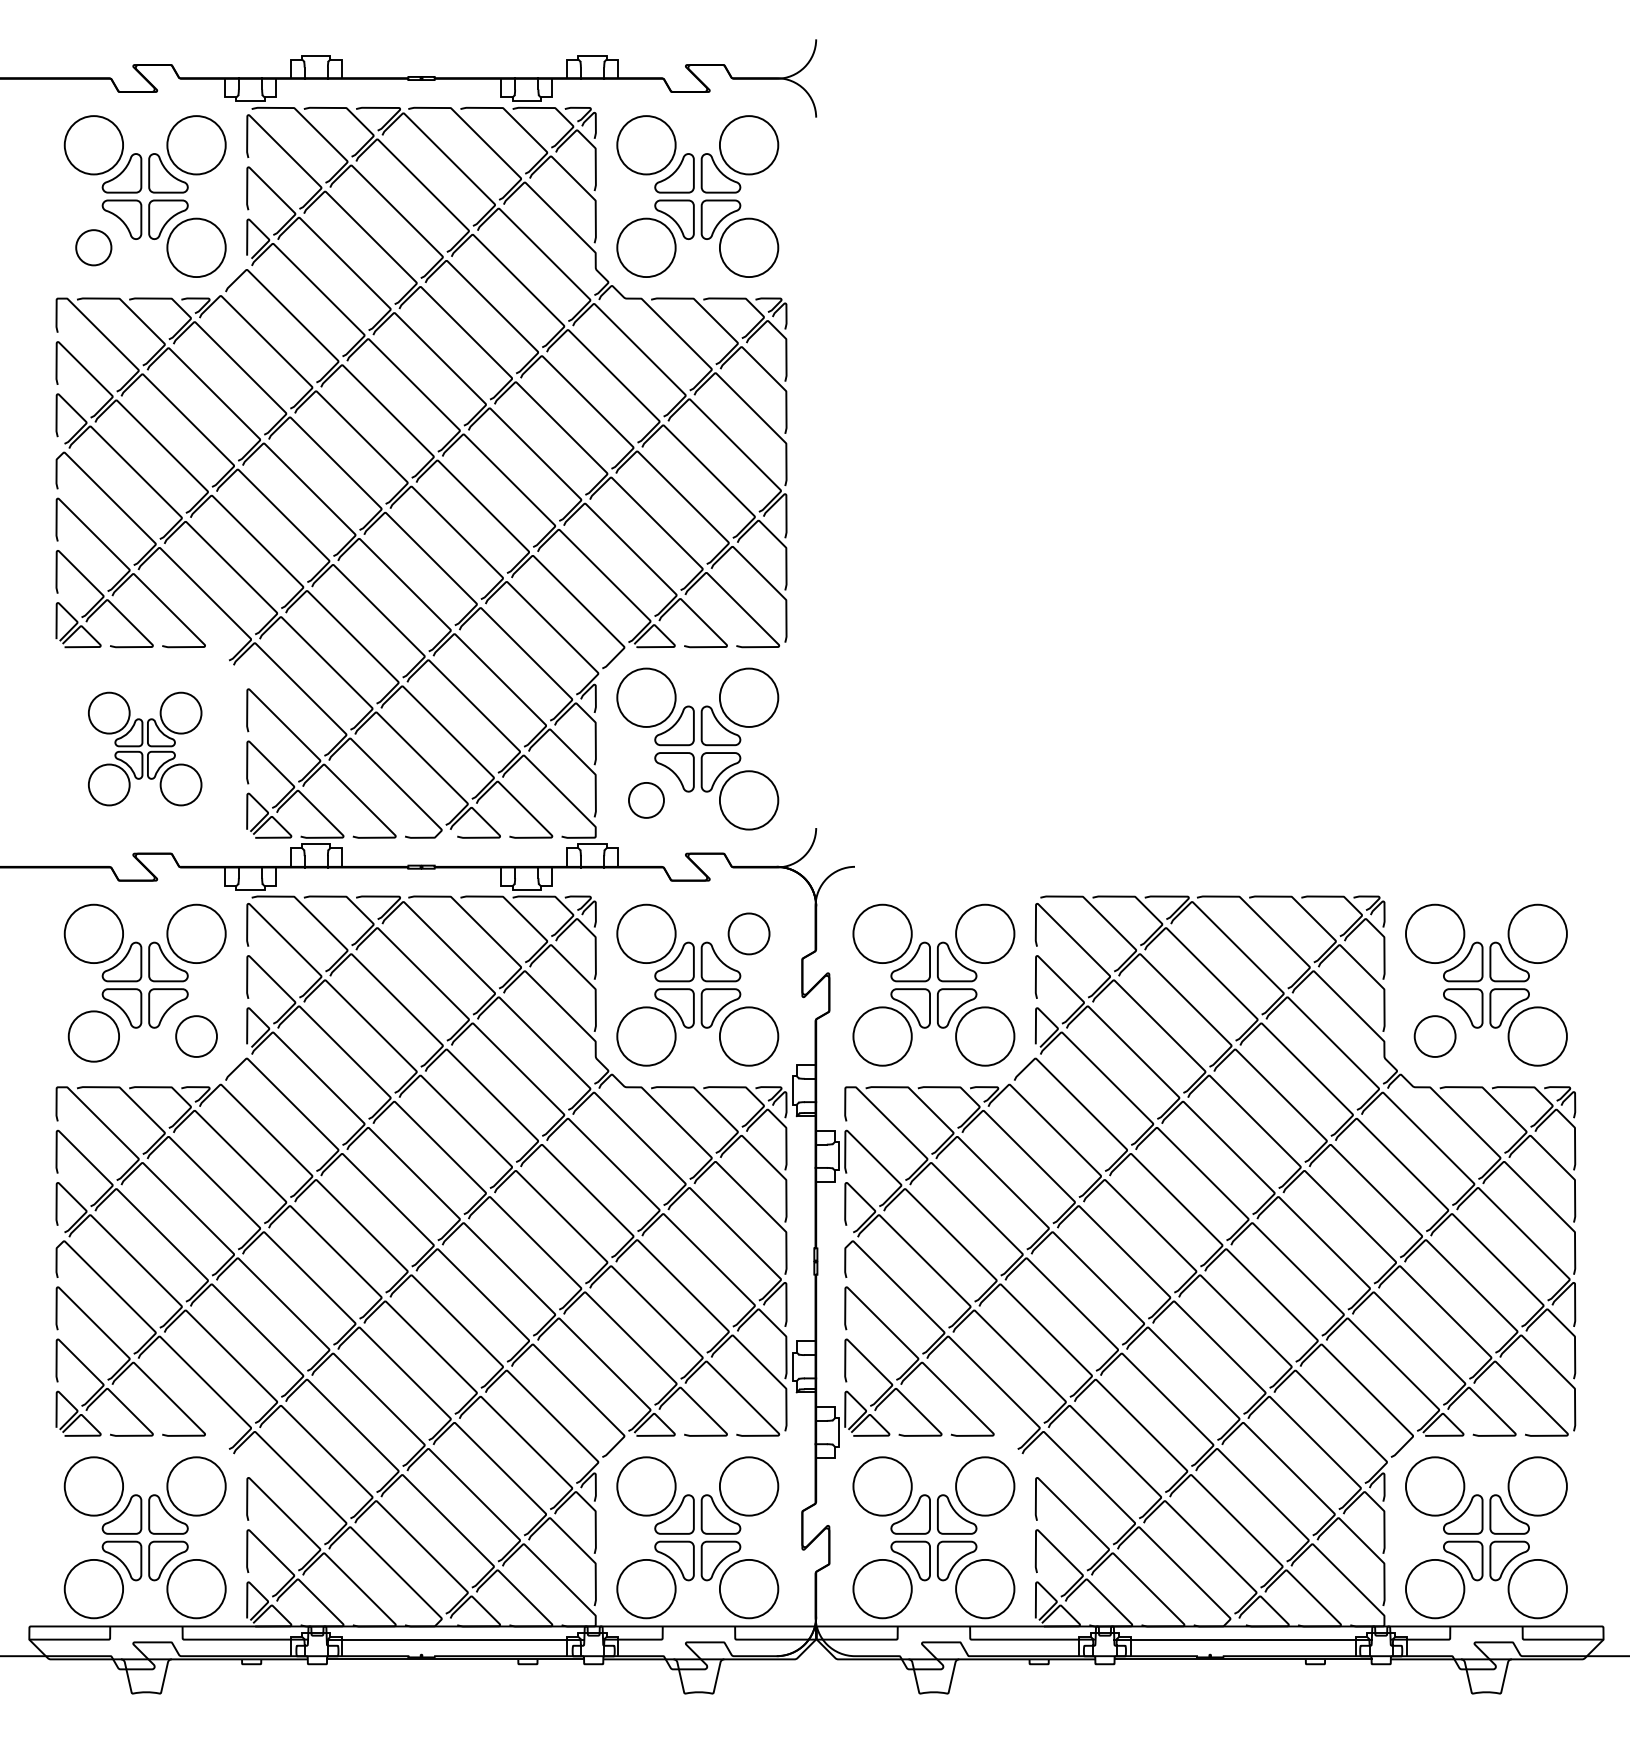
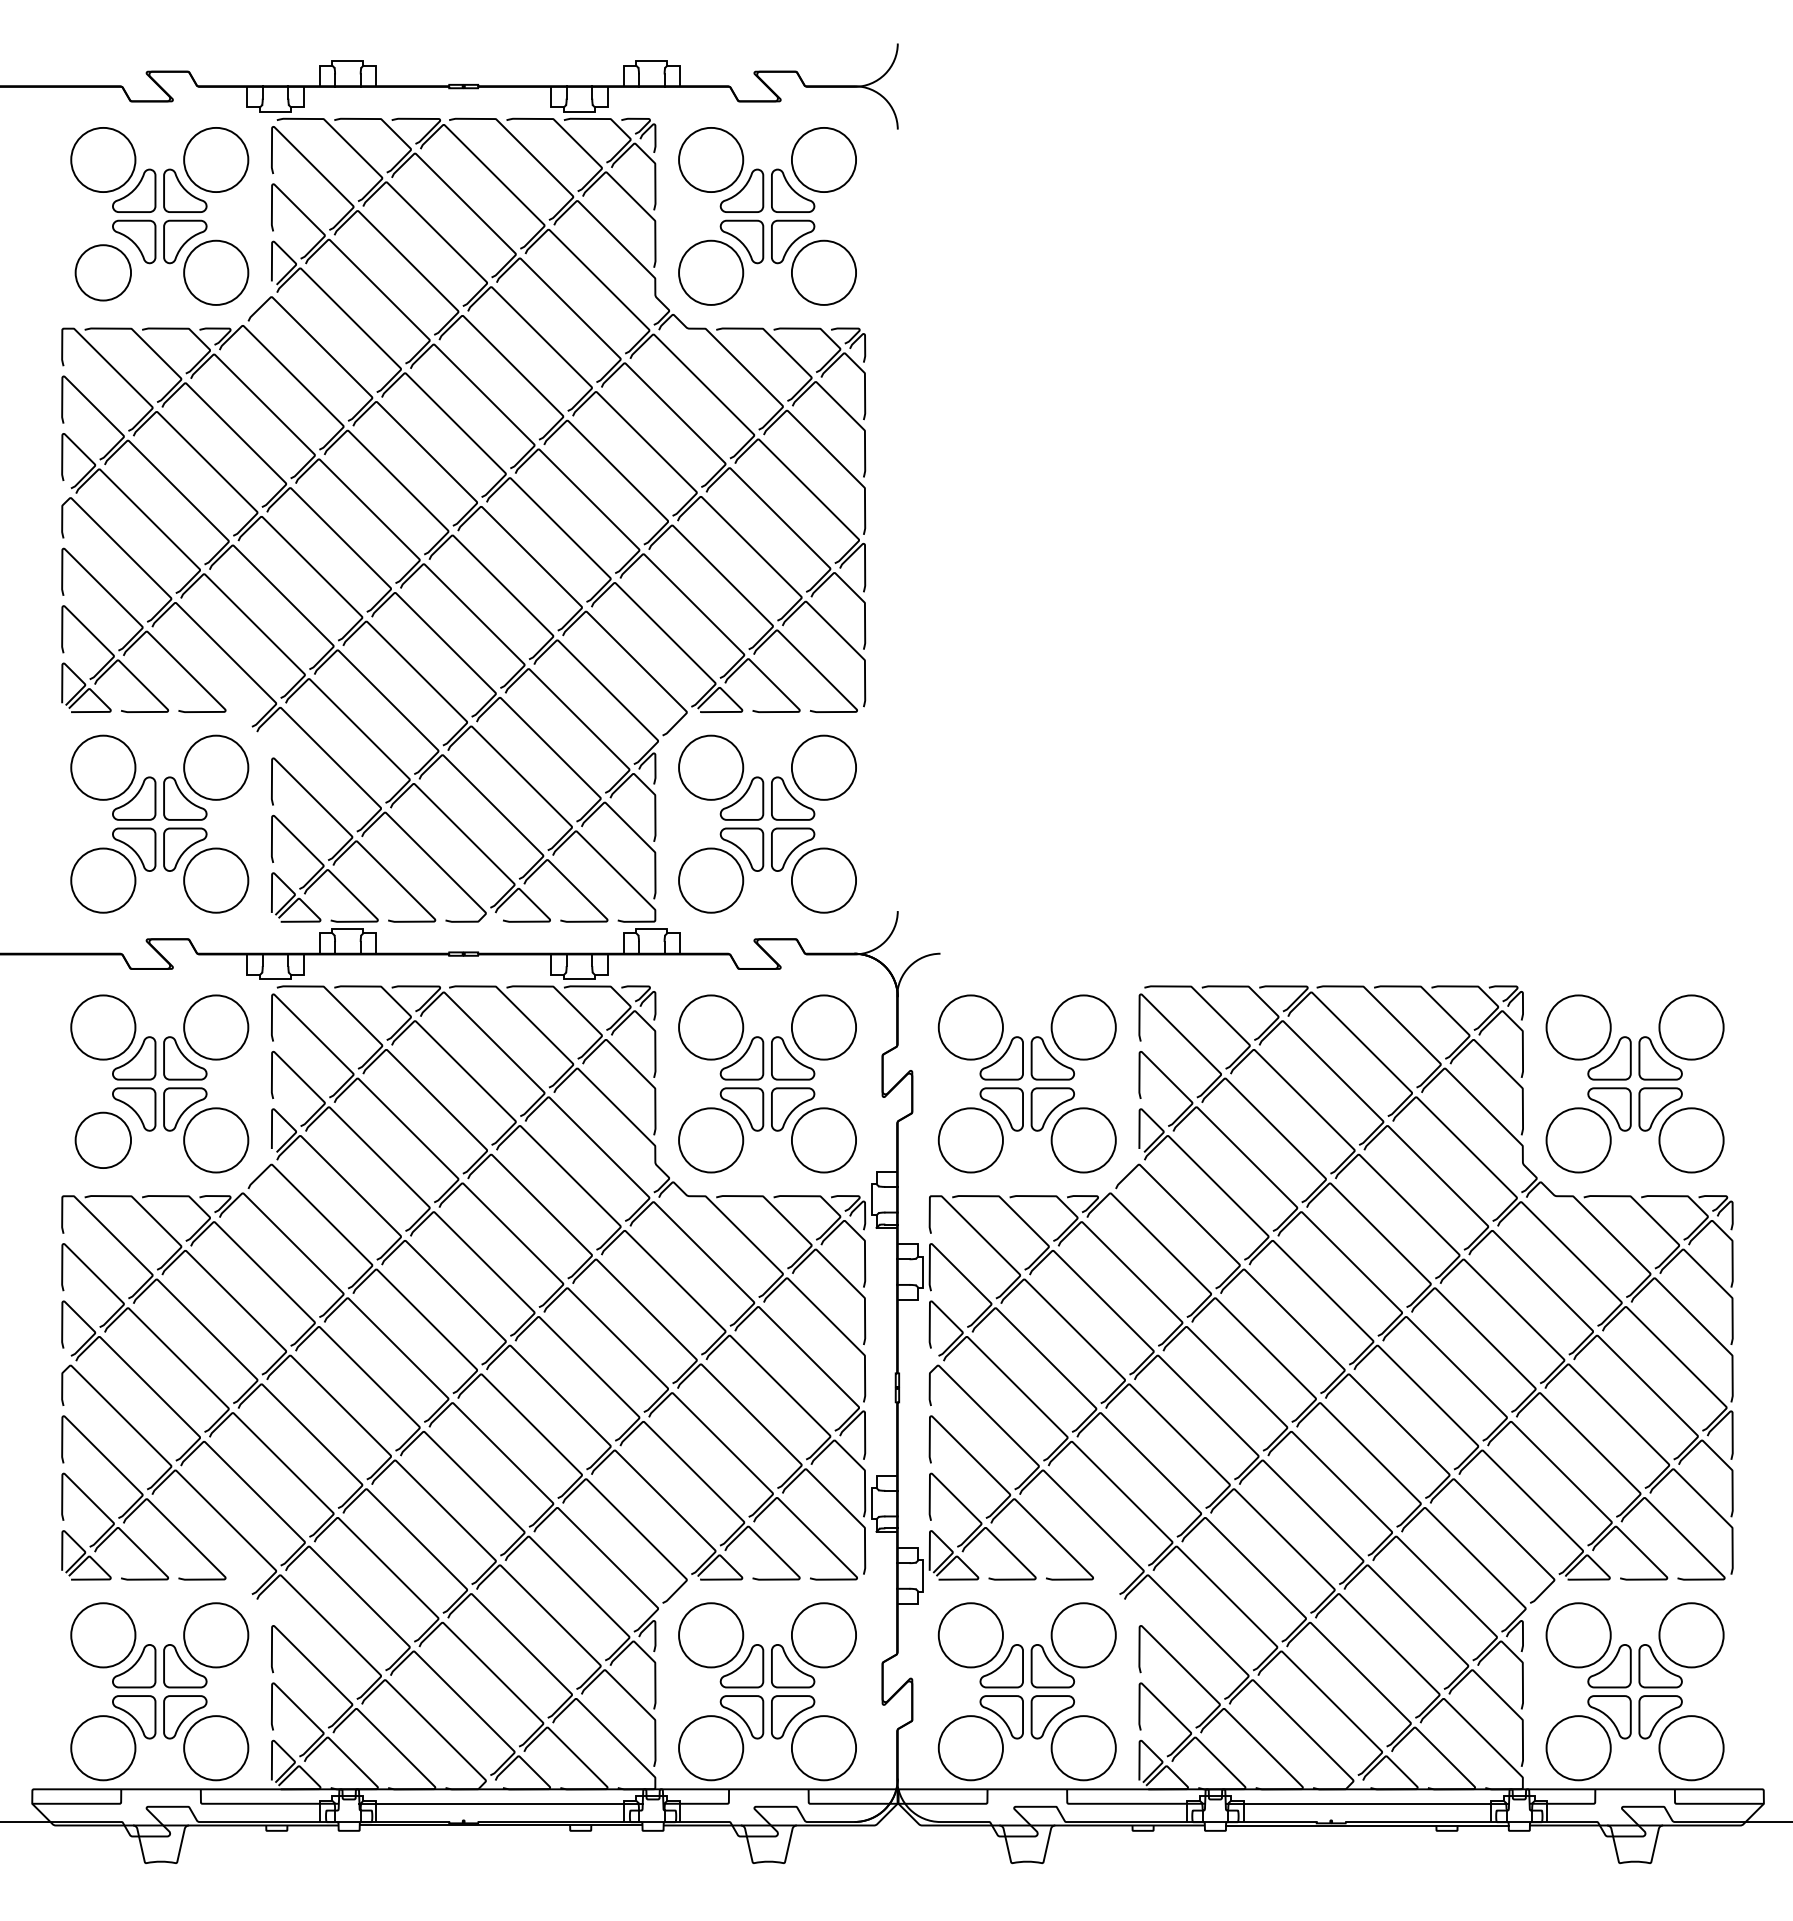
circle: (93, 247) -> (102, 272), size x1.43
part: (144, 748) -> (158, 823), size x1.43
circle: (646, 800) -> (711, 880), size x1.67
circle: (748, 933) -> (823, 1027), size x1.43
circle: (196, 1036) -> (216, 1140), size x1.43
circle: (1434, 1036) -> (1577, 1140), size x1.43

